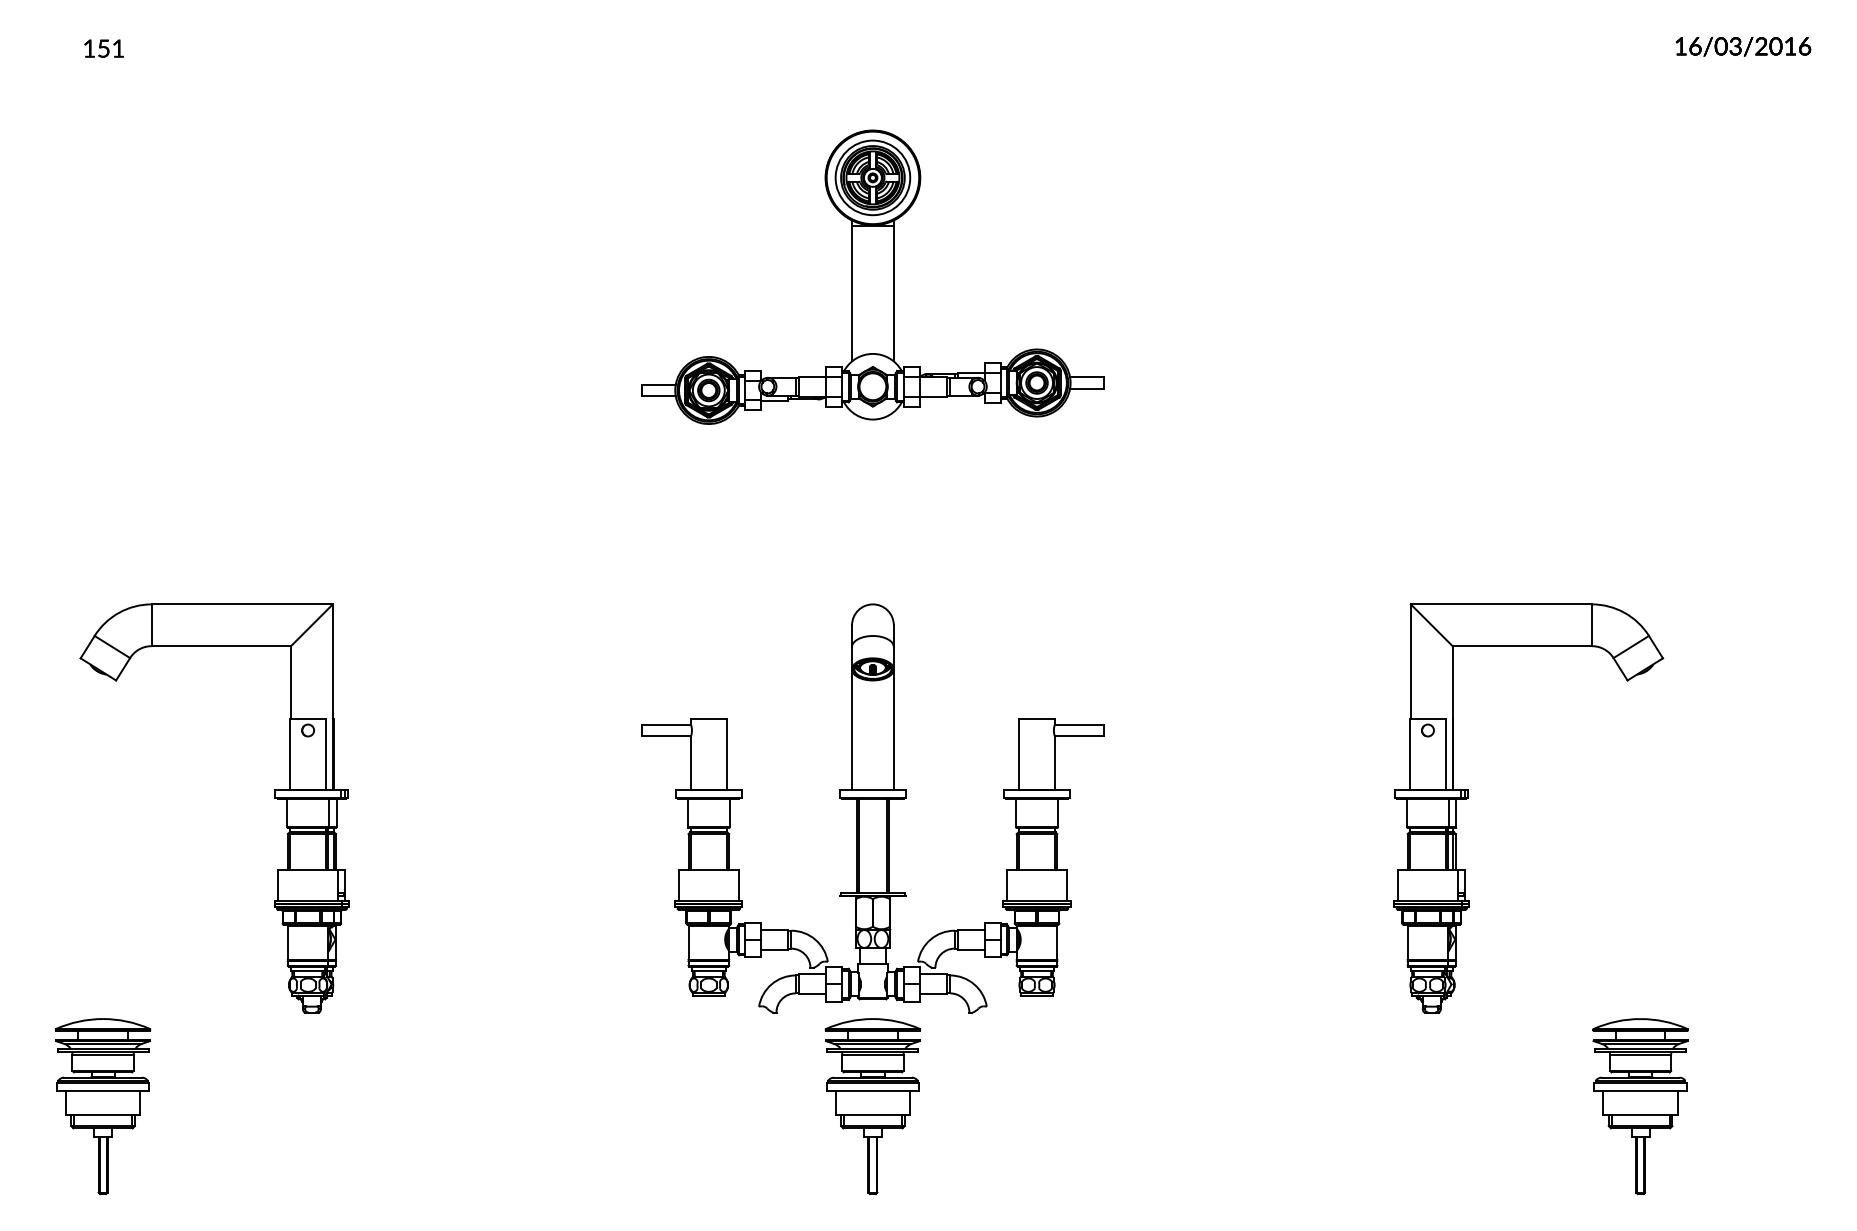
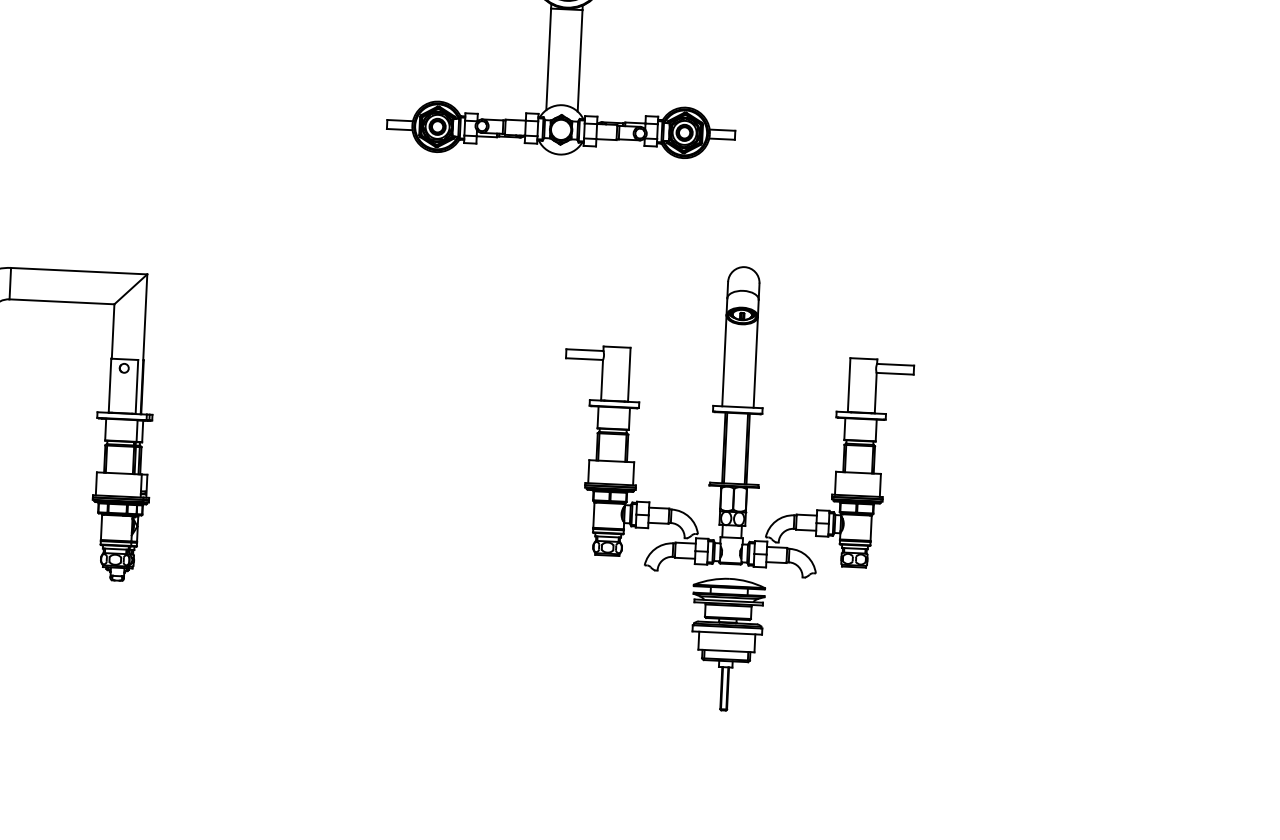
part: (872, 898) -> (733, 488), moved
part: (1469, 900) -> (991, 537), removed

